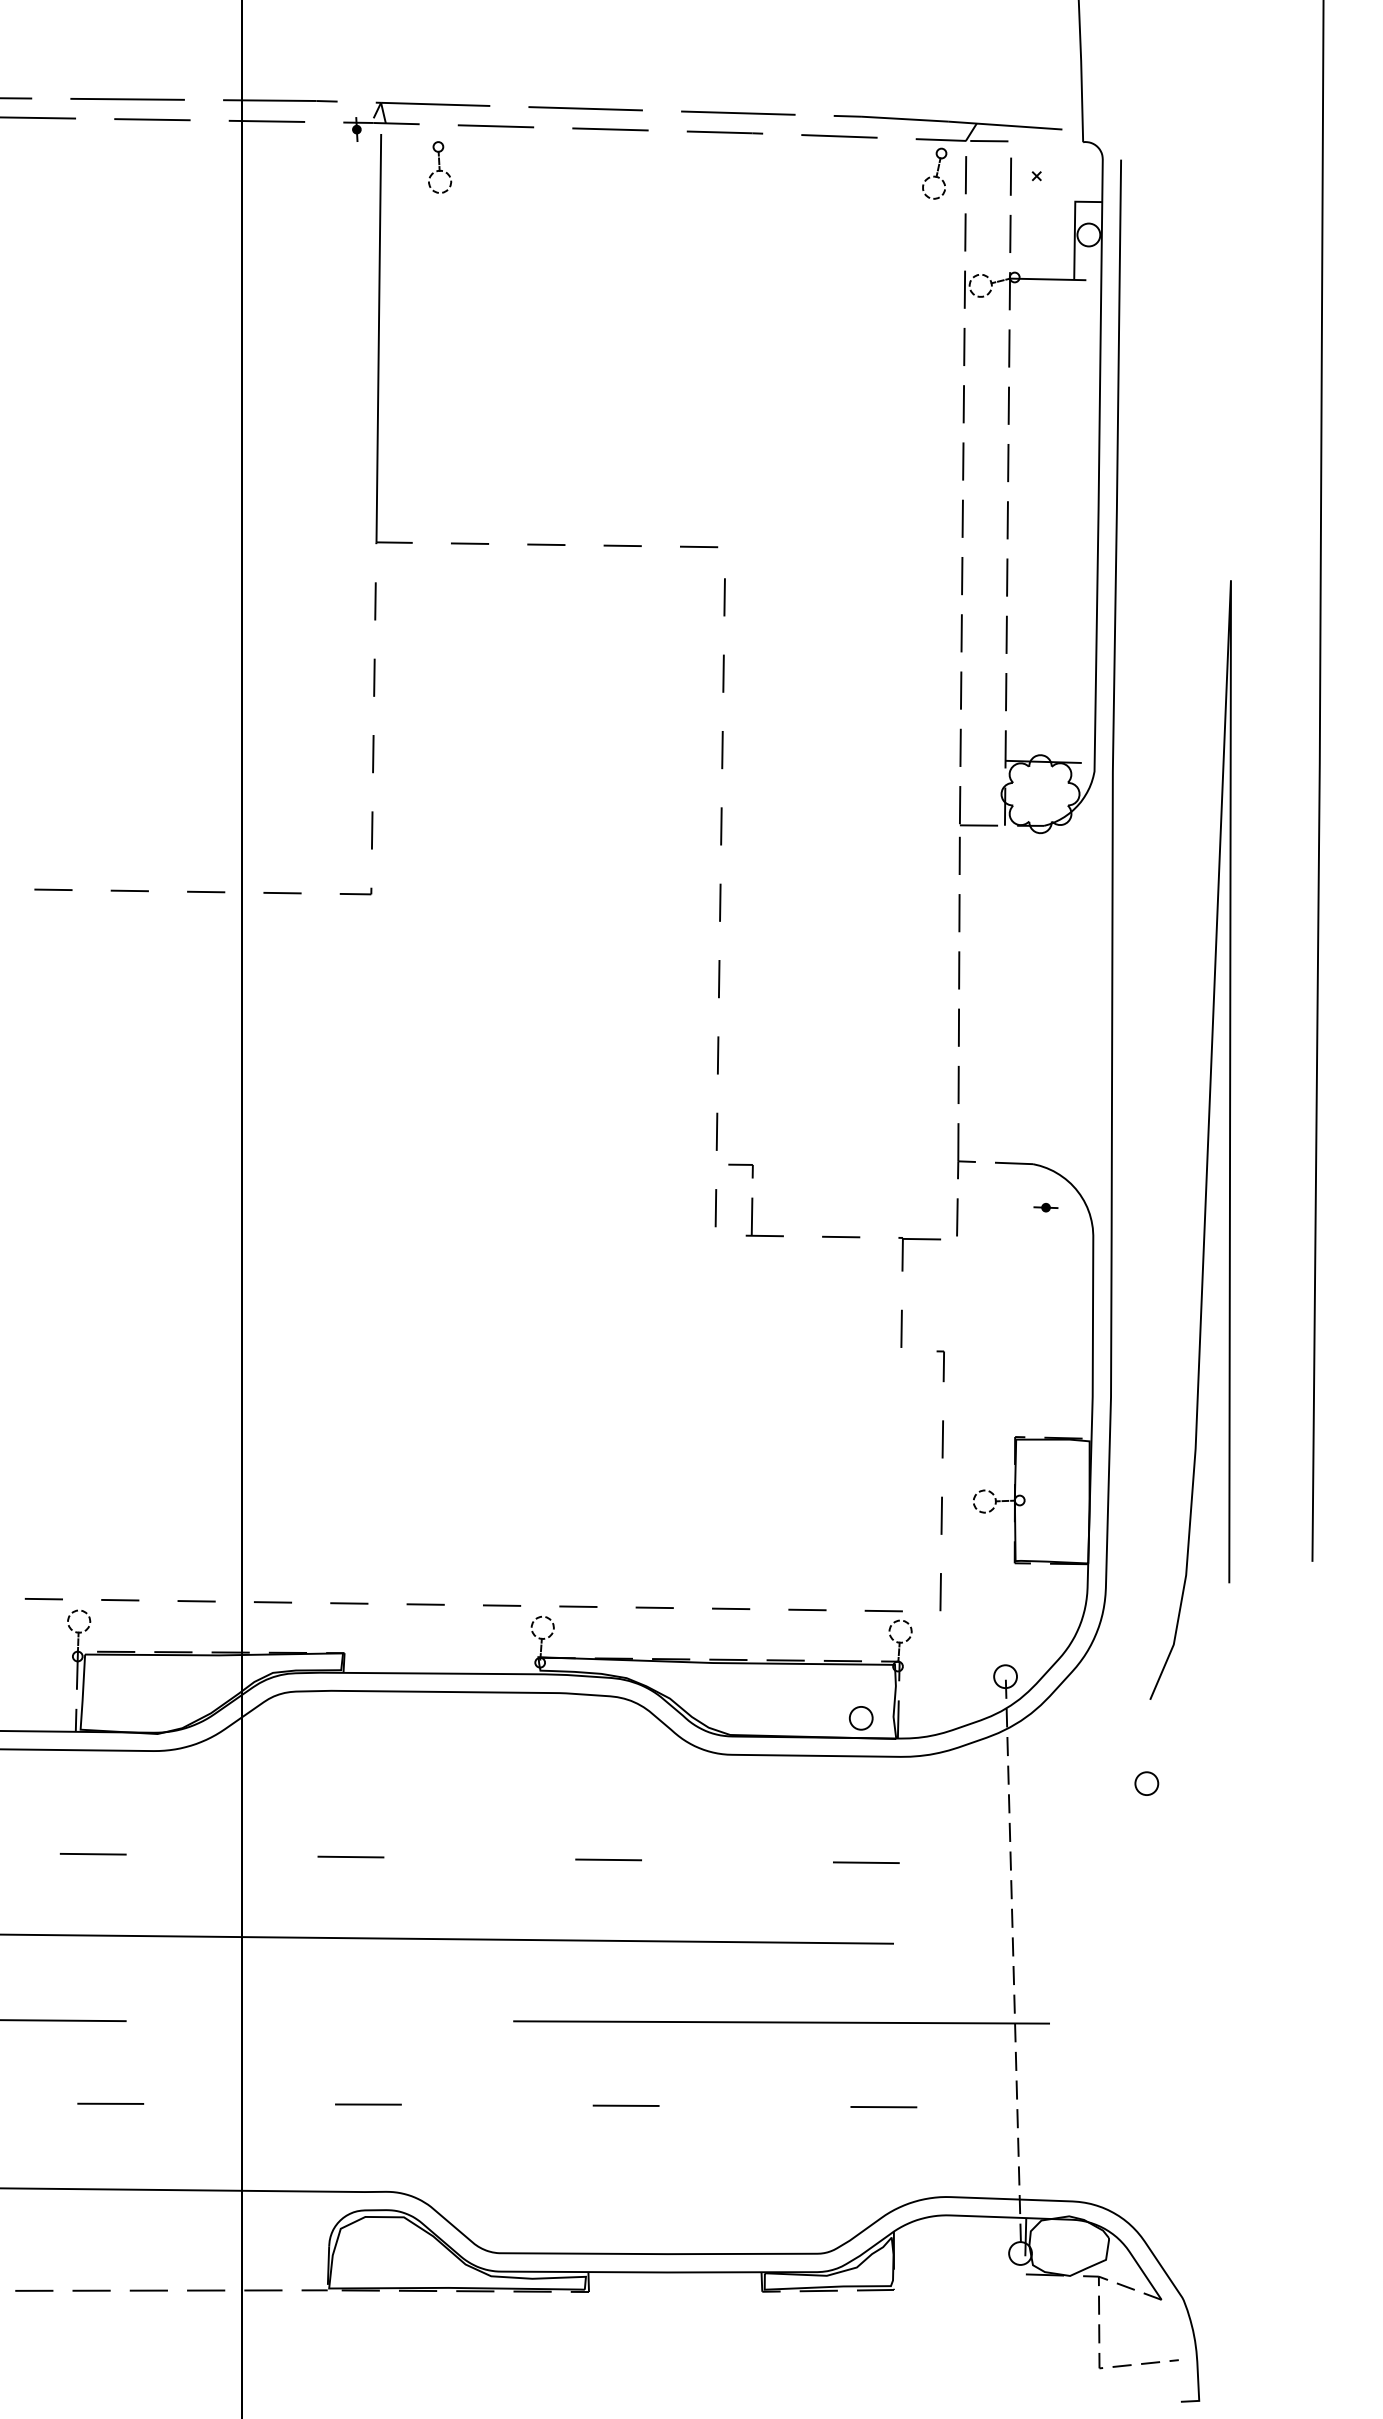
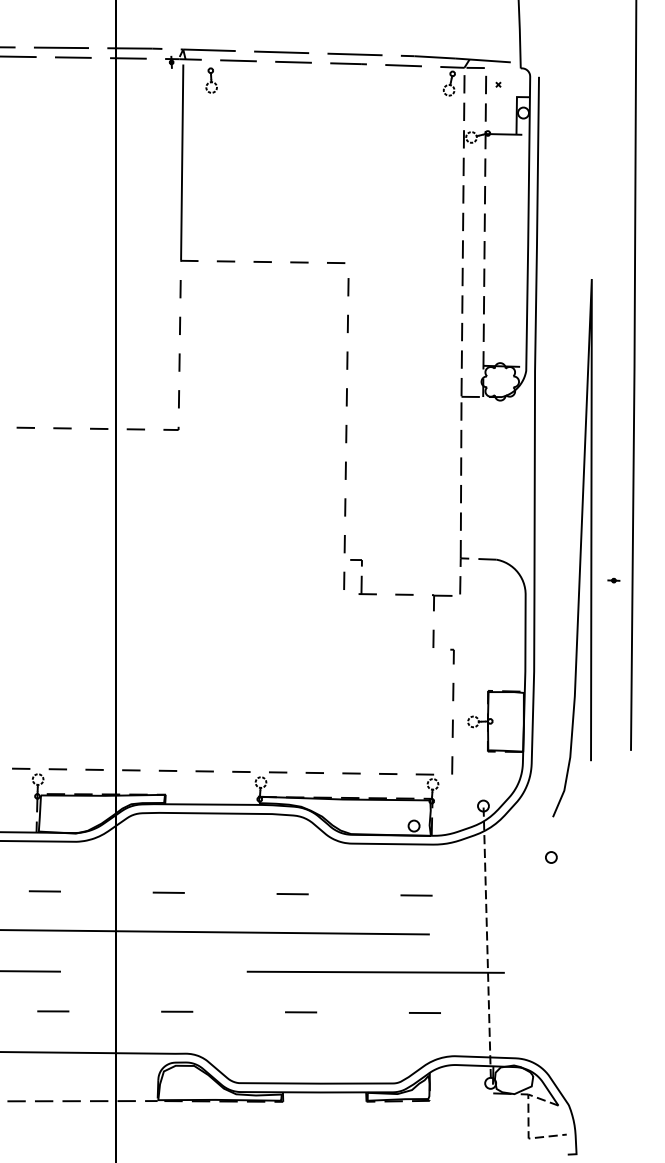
part: (1045, 1207) -> (613, 580), moved

